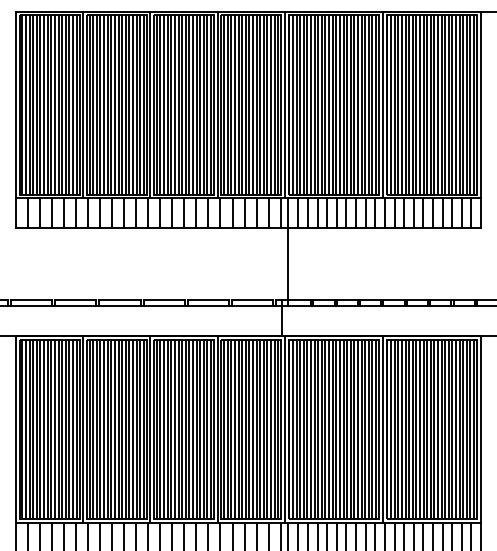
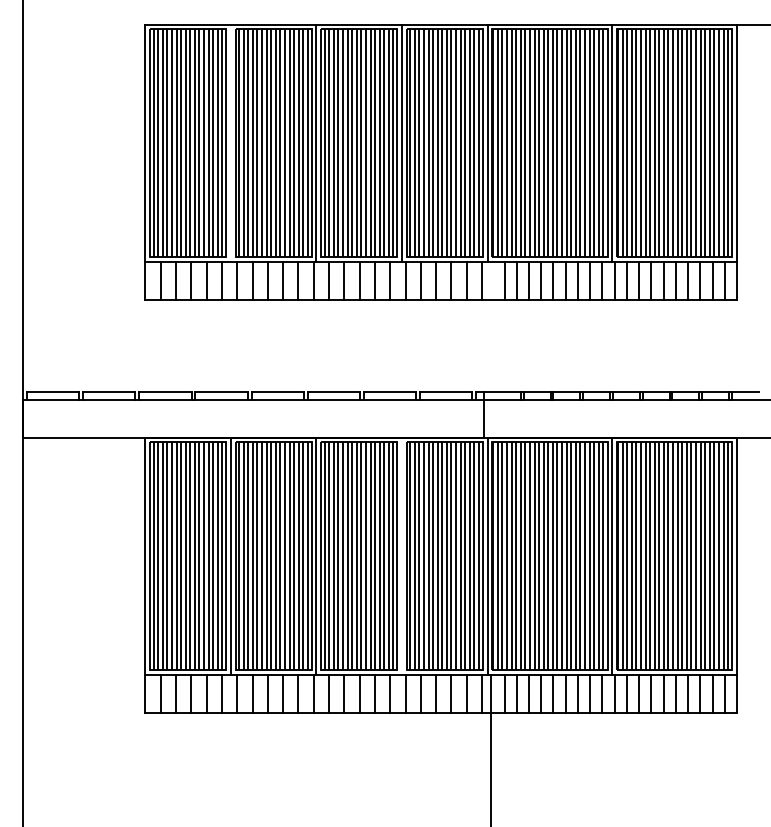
line: (82, 104) -> (230, 142), removed
line: (288, 252) -> (491, 330), removed
line: (218, 429) -> (402, 556), removed

